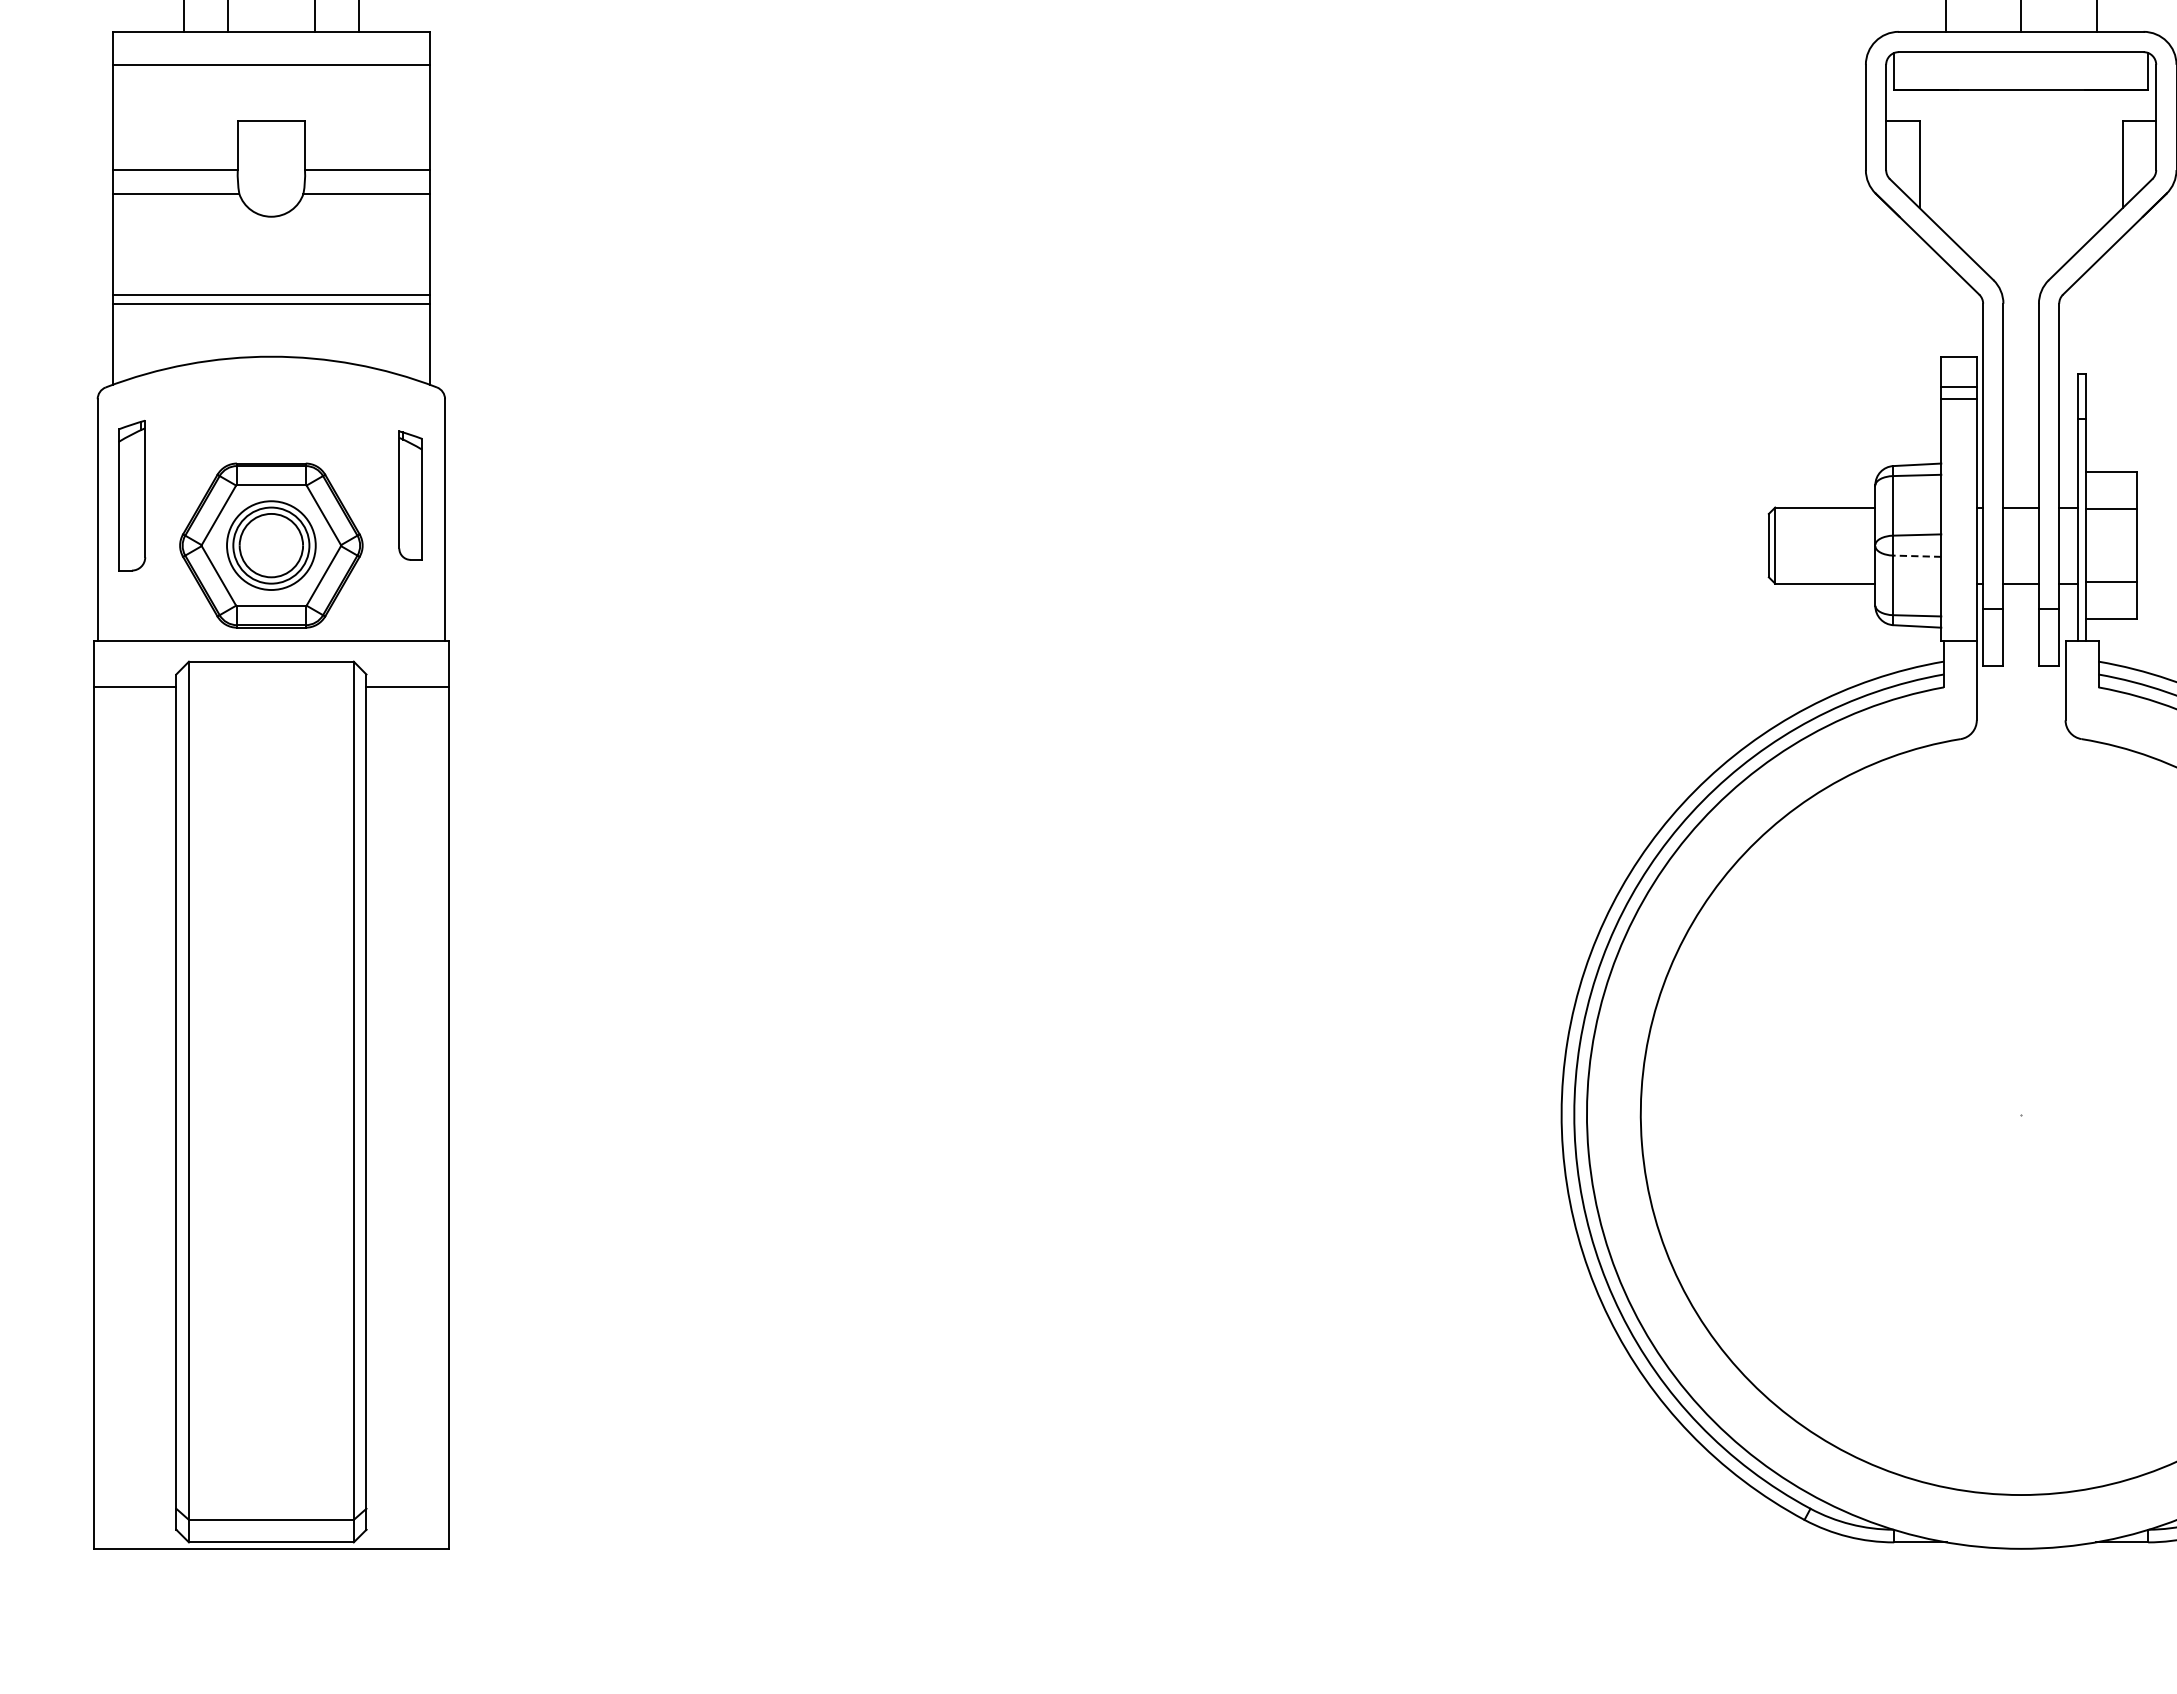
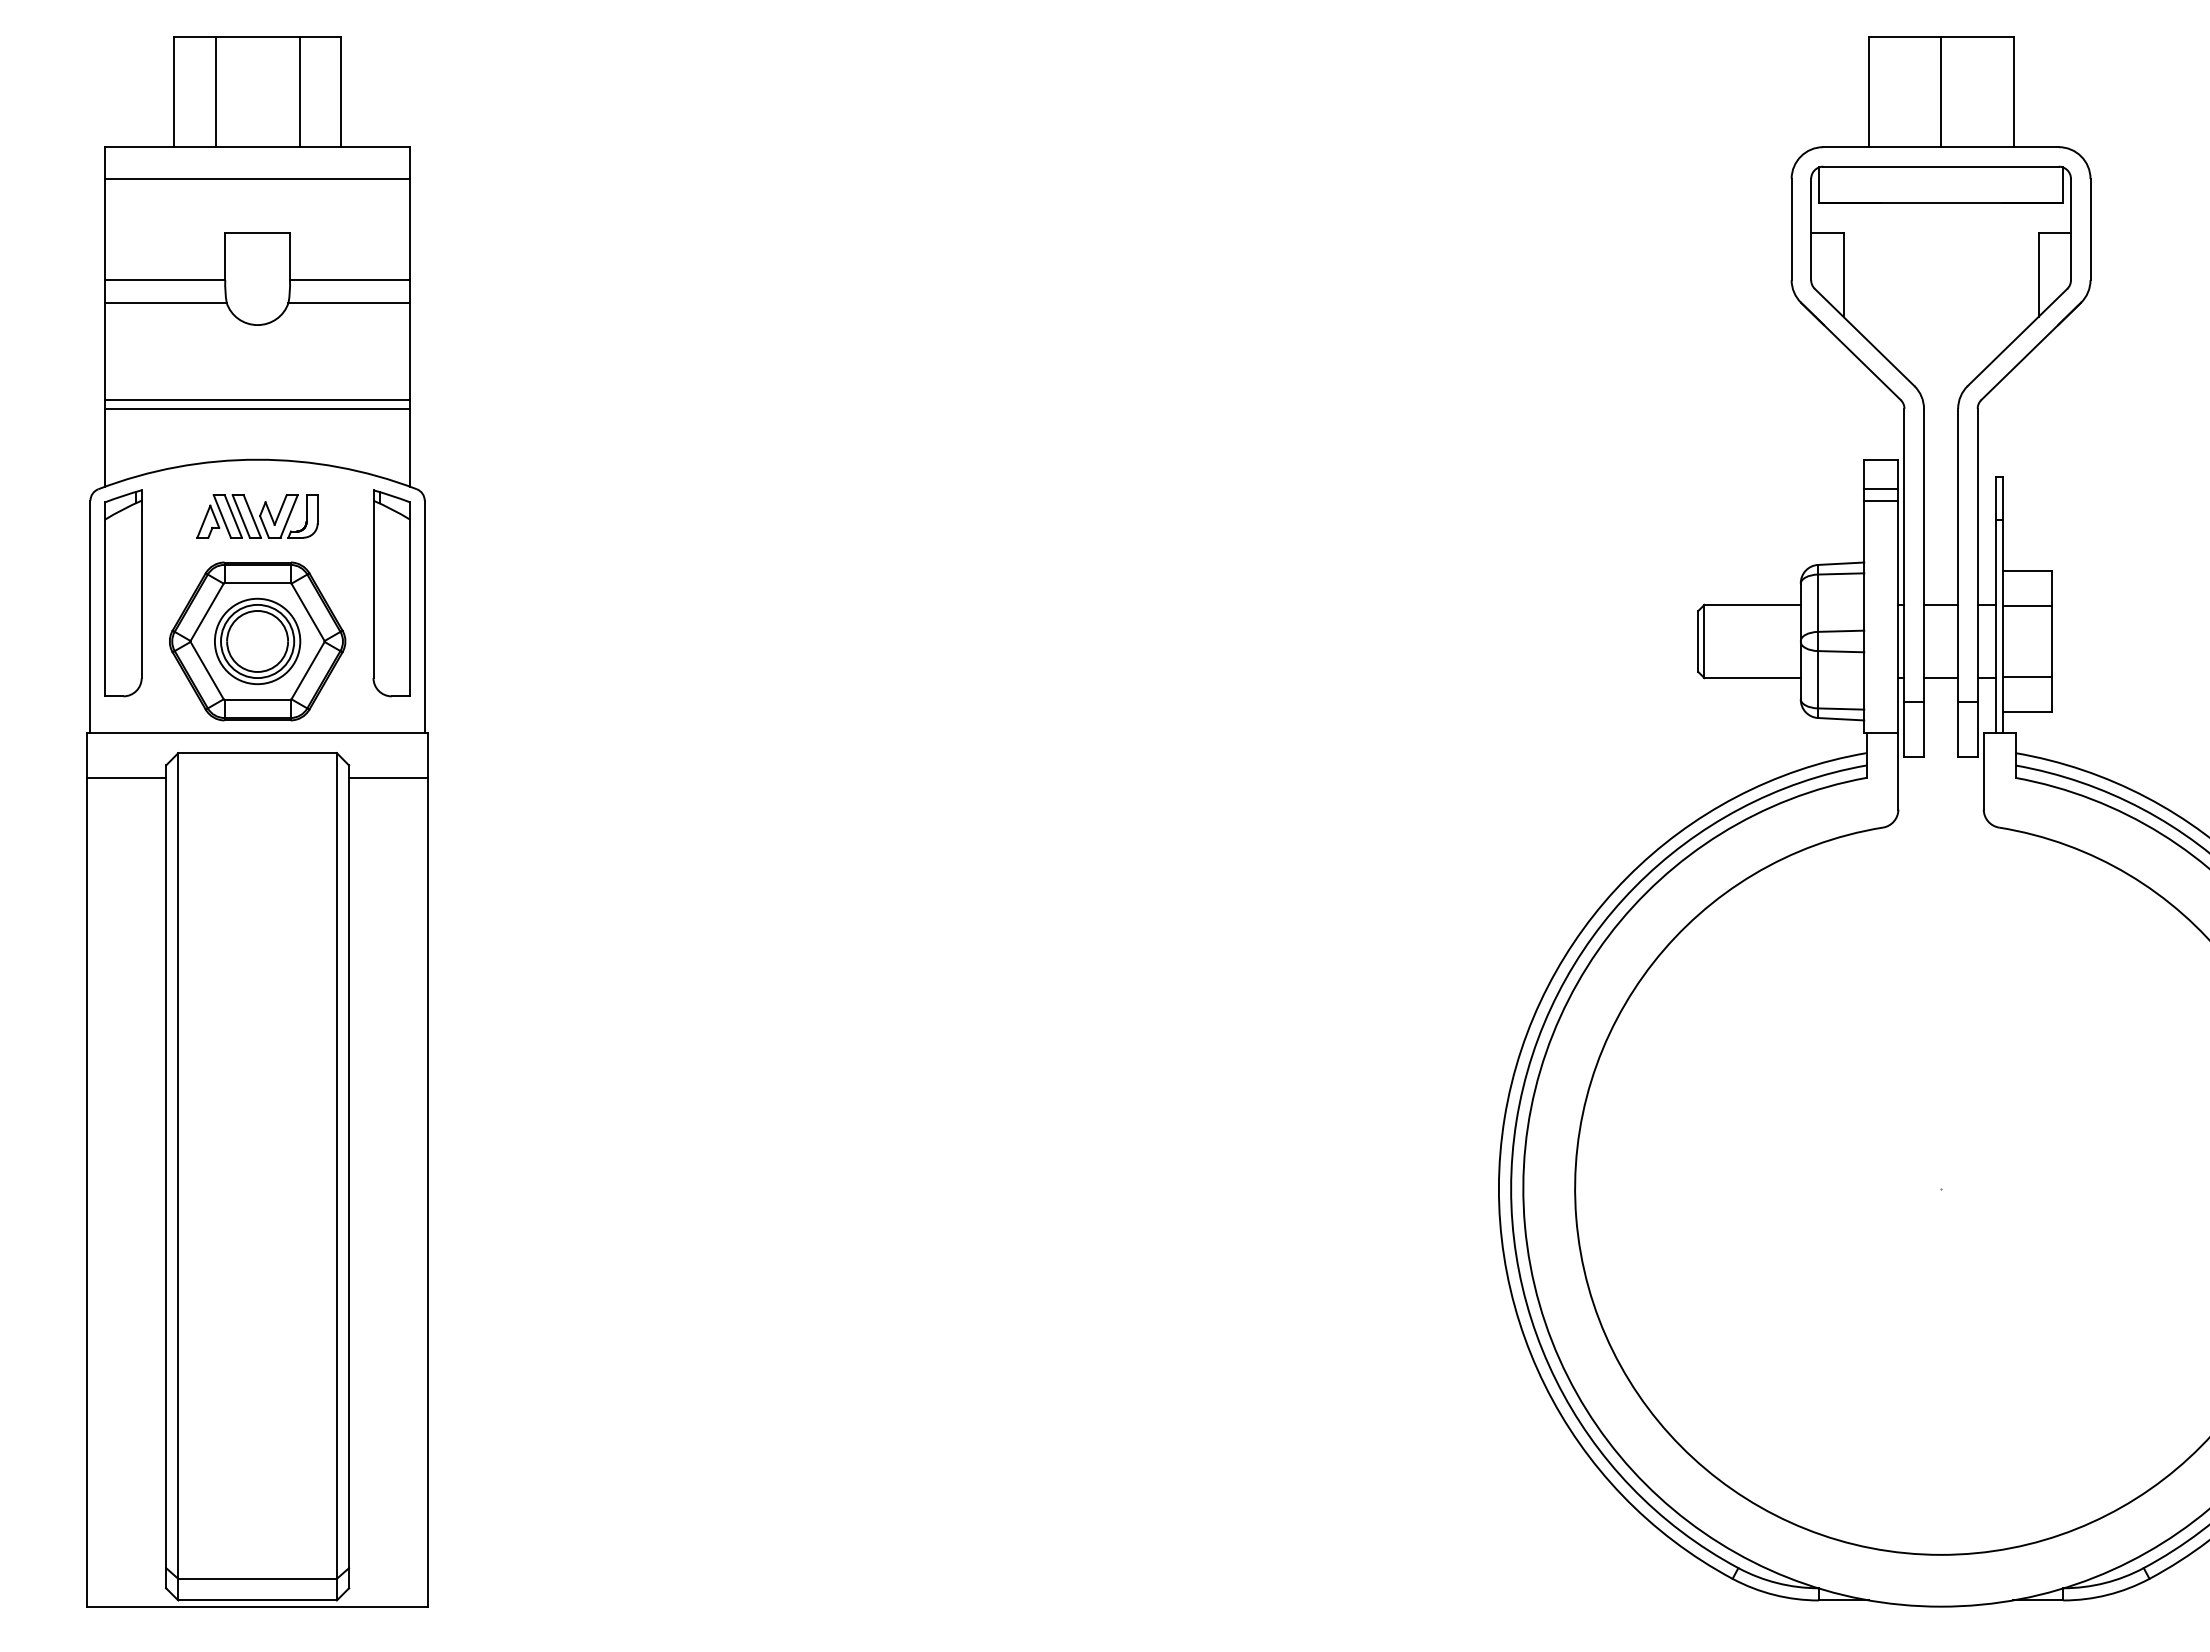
part: (271, 415) -> (257, 516), added
part: (131, 495) -> (123, 593), size x1.43
part: (410, 495) -> (391, 593), size x1.67
line: (1916, 556) -> (1840, 651), dashed -> solid

